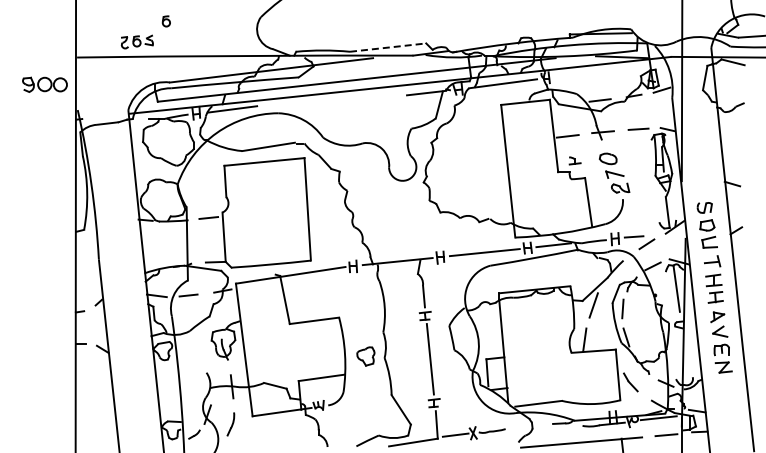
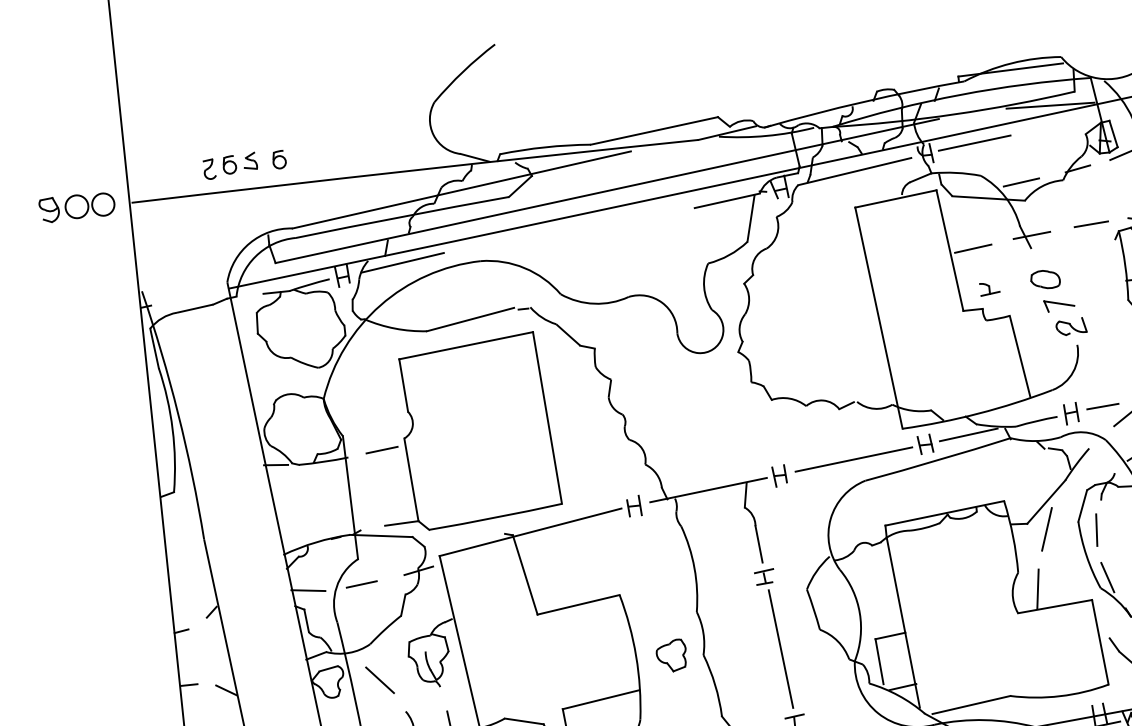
part: (165, 21) -> (277, 160), moved
line: (388, 47) -> (655, 130), dashed -> solid
line: (574, 74) -> (973, 143), added
part: (44, 84) -> (76, 206), moved
line: (193, 352) -> (380, 679), added

